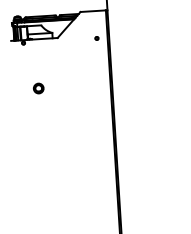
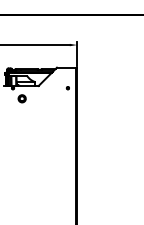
part: (37, 88) -> (21, 98), moved

